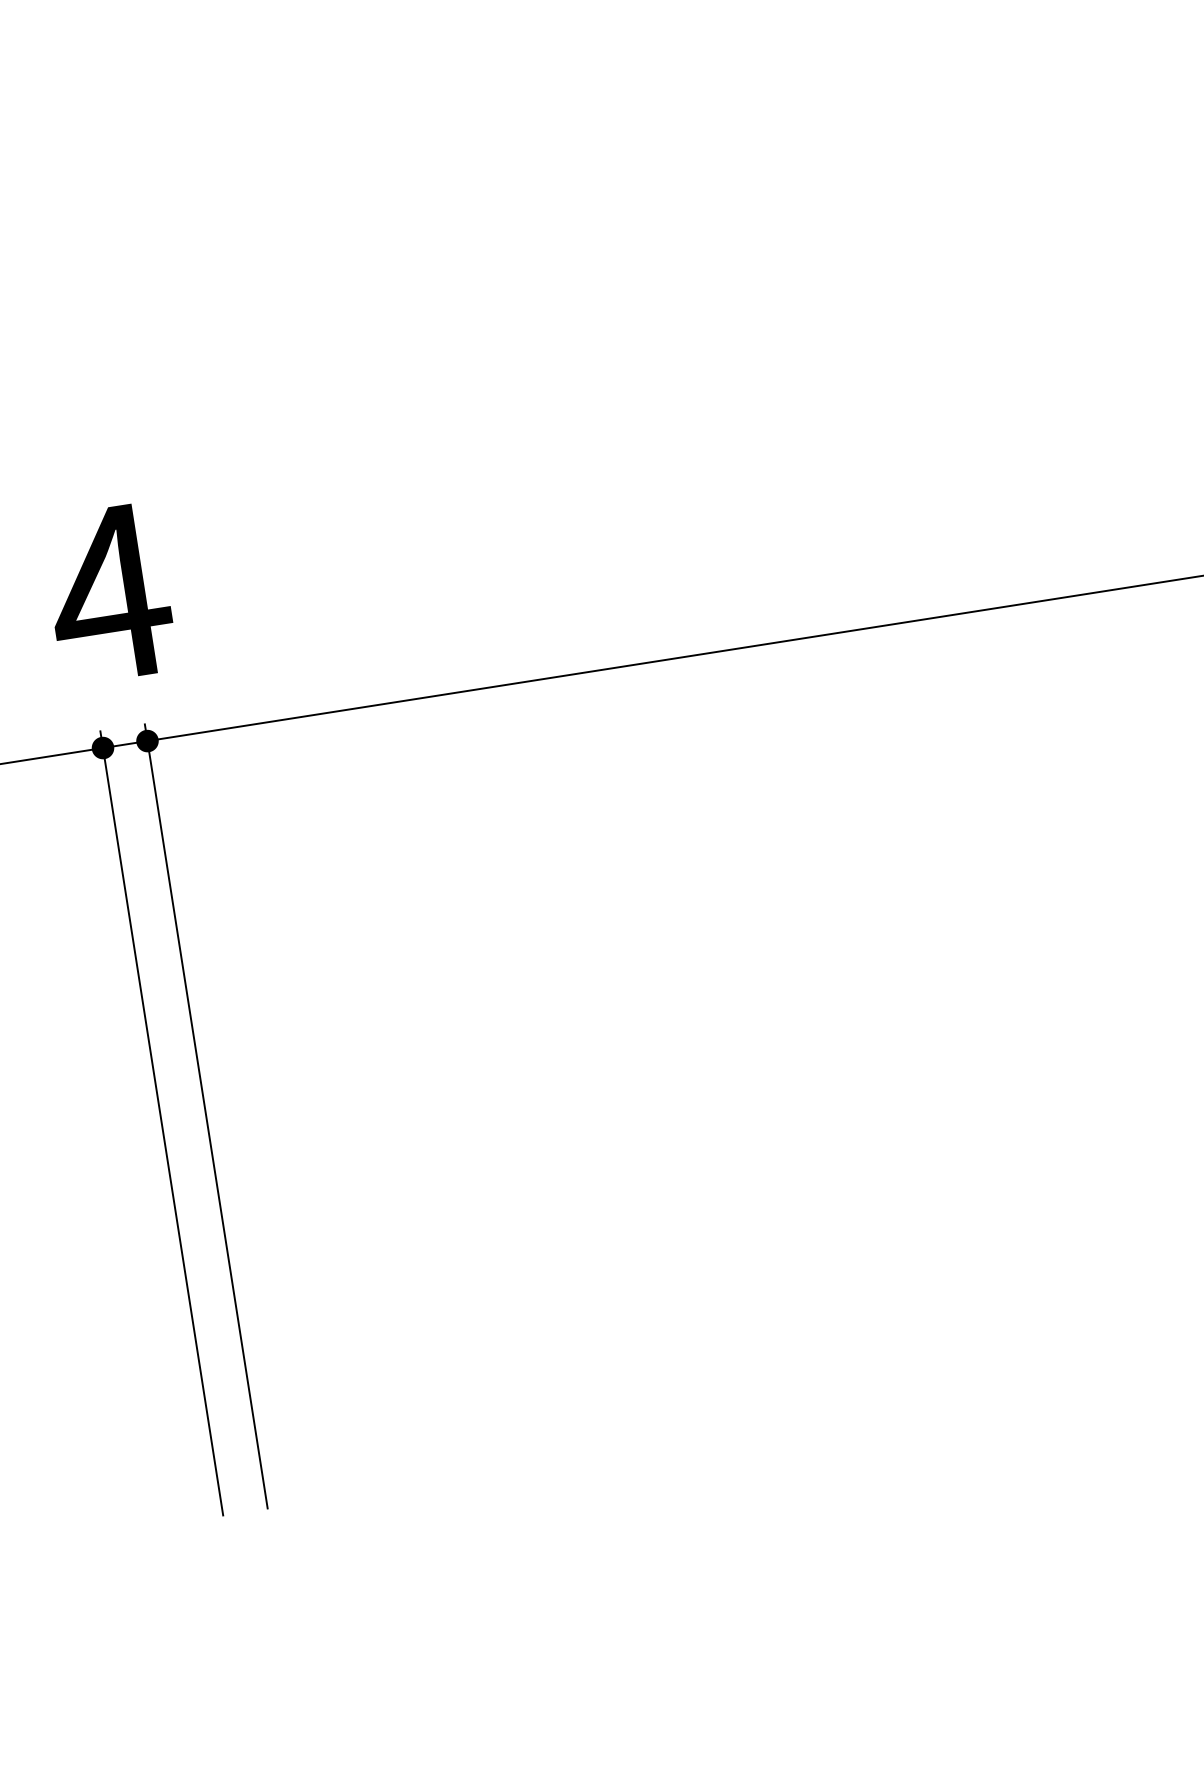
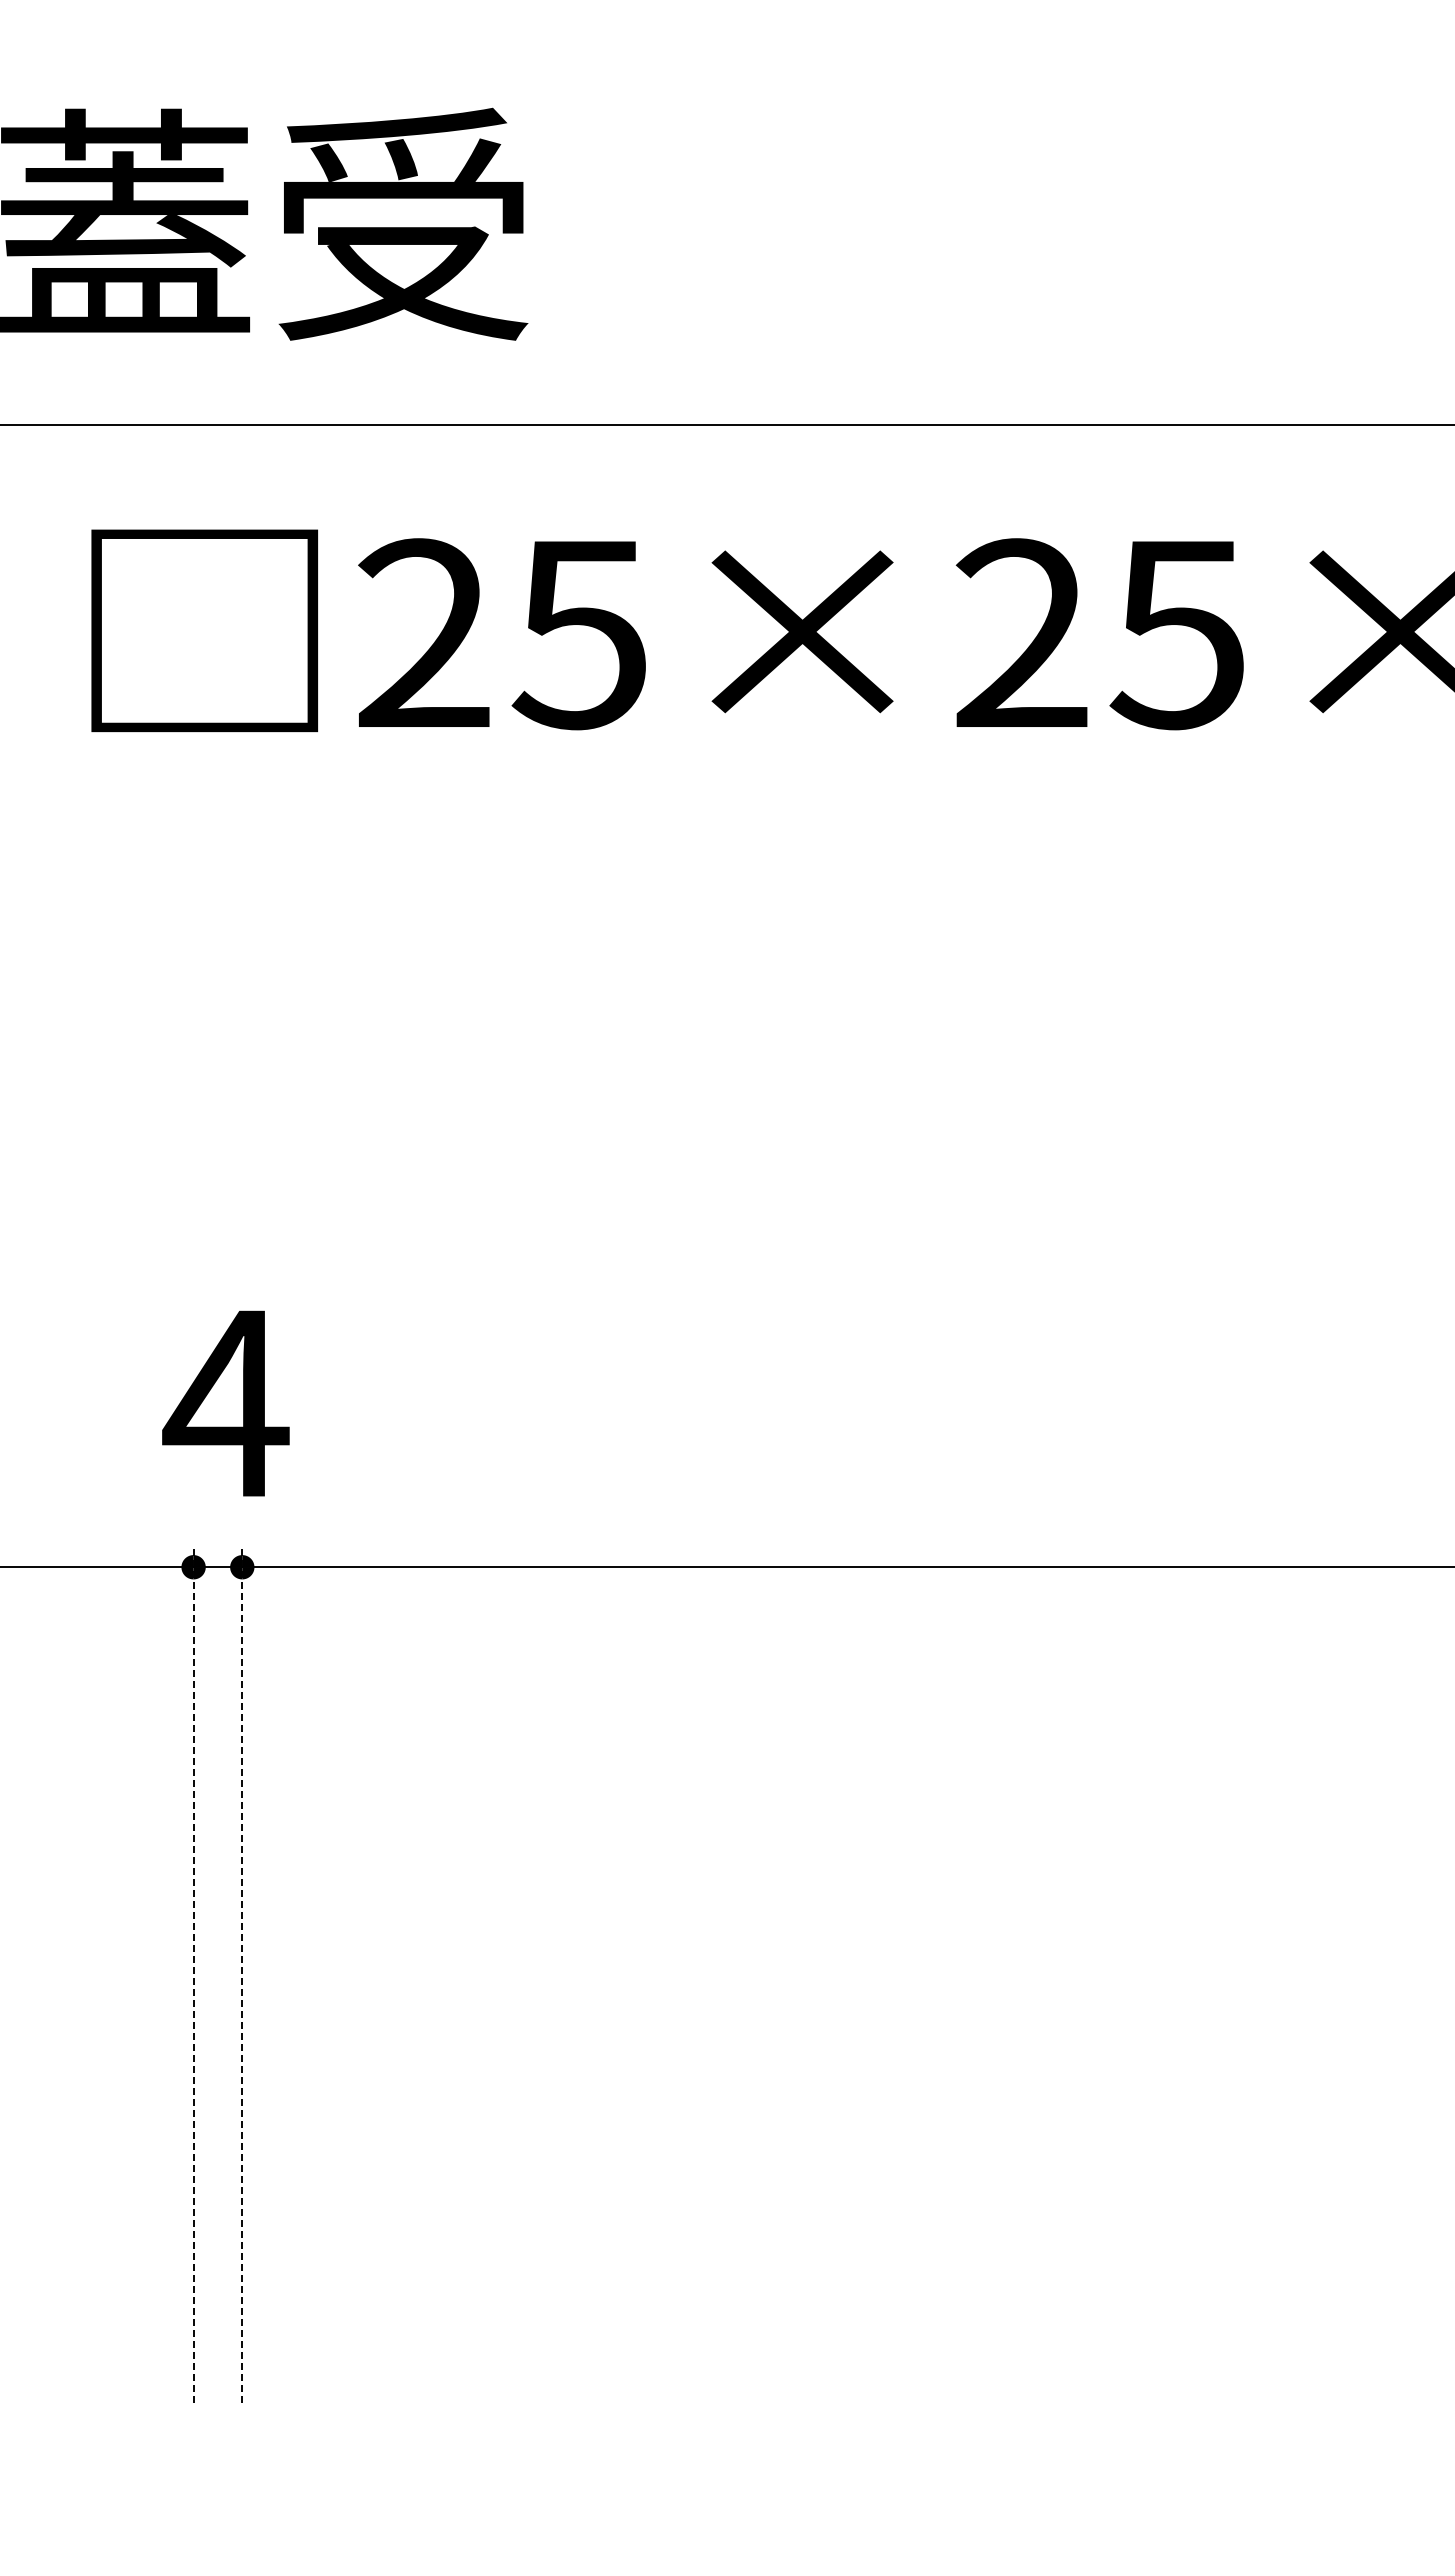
line: (206, 1116) -> (242, 1978), solid -> dashed
line: (161, 1123) -> (193, 1978), solid -> dashed

